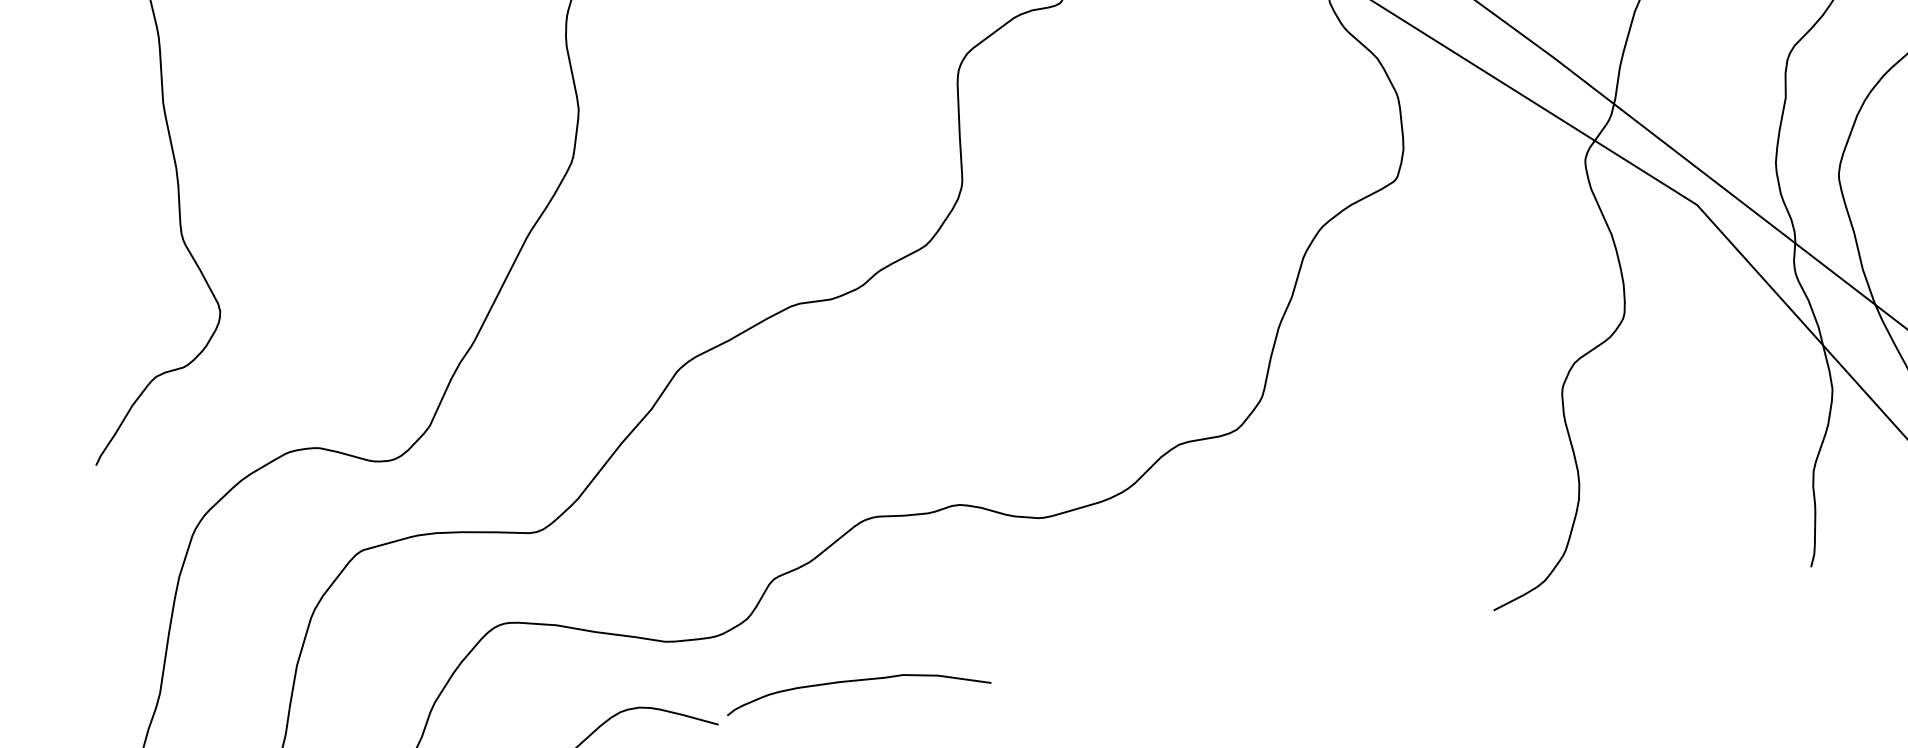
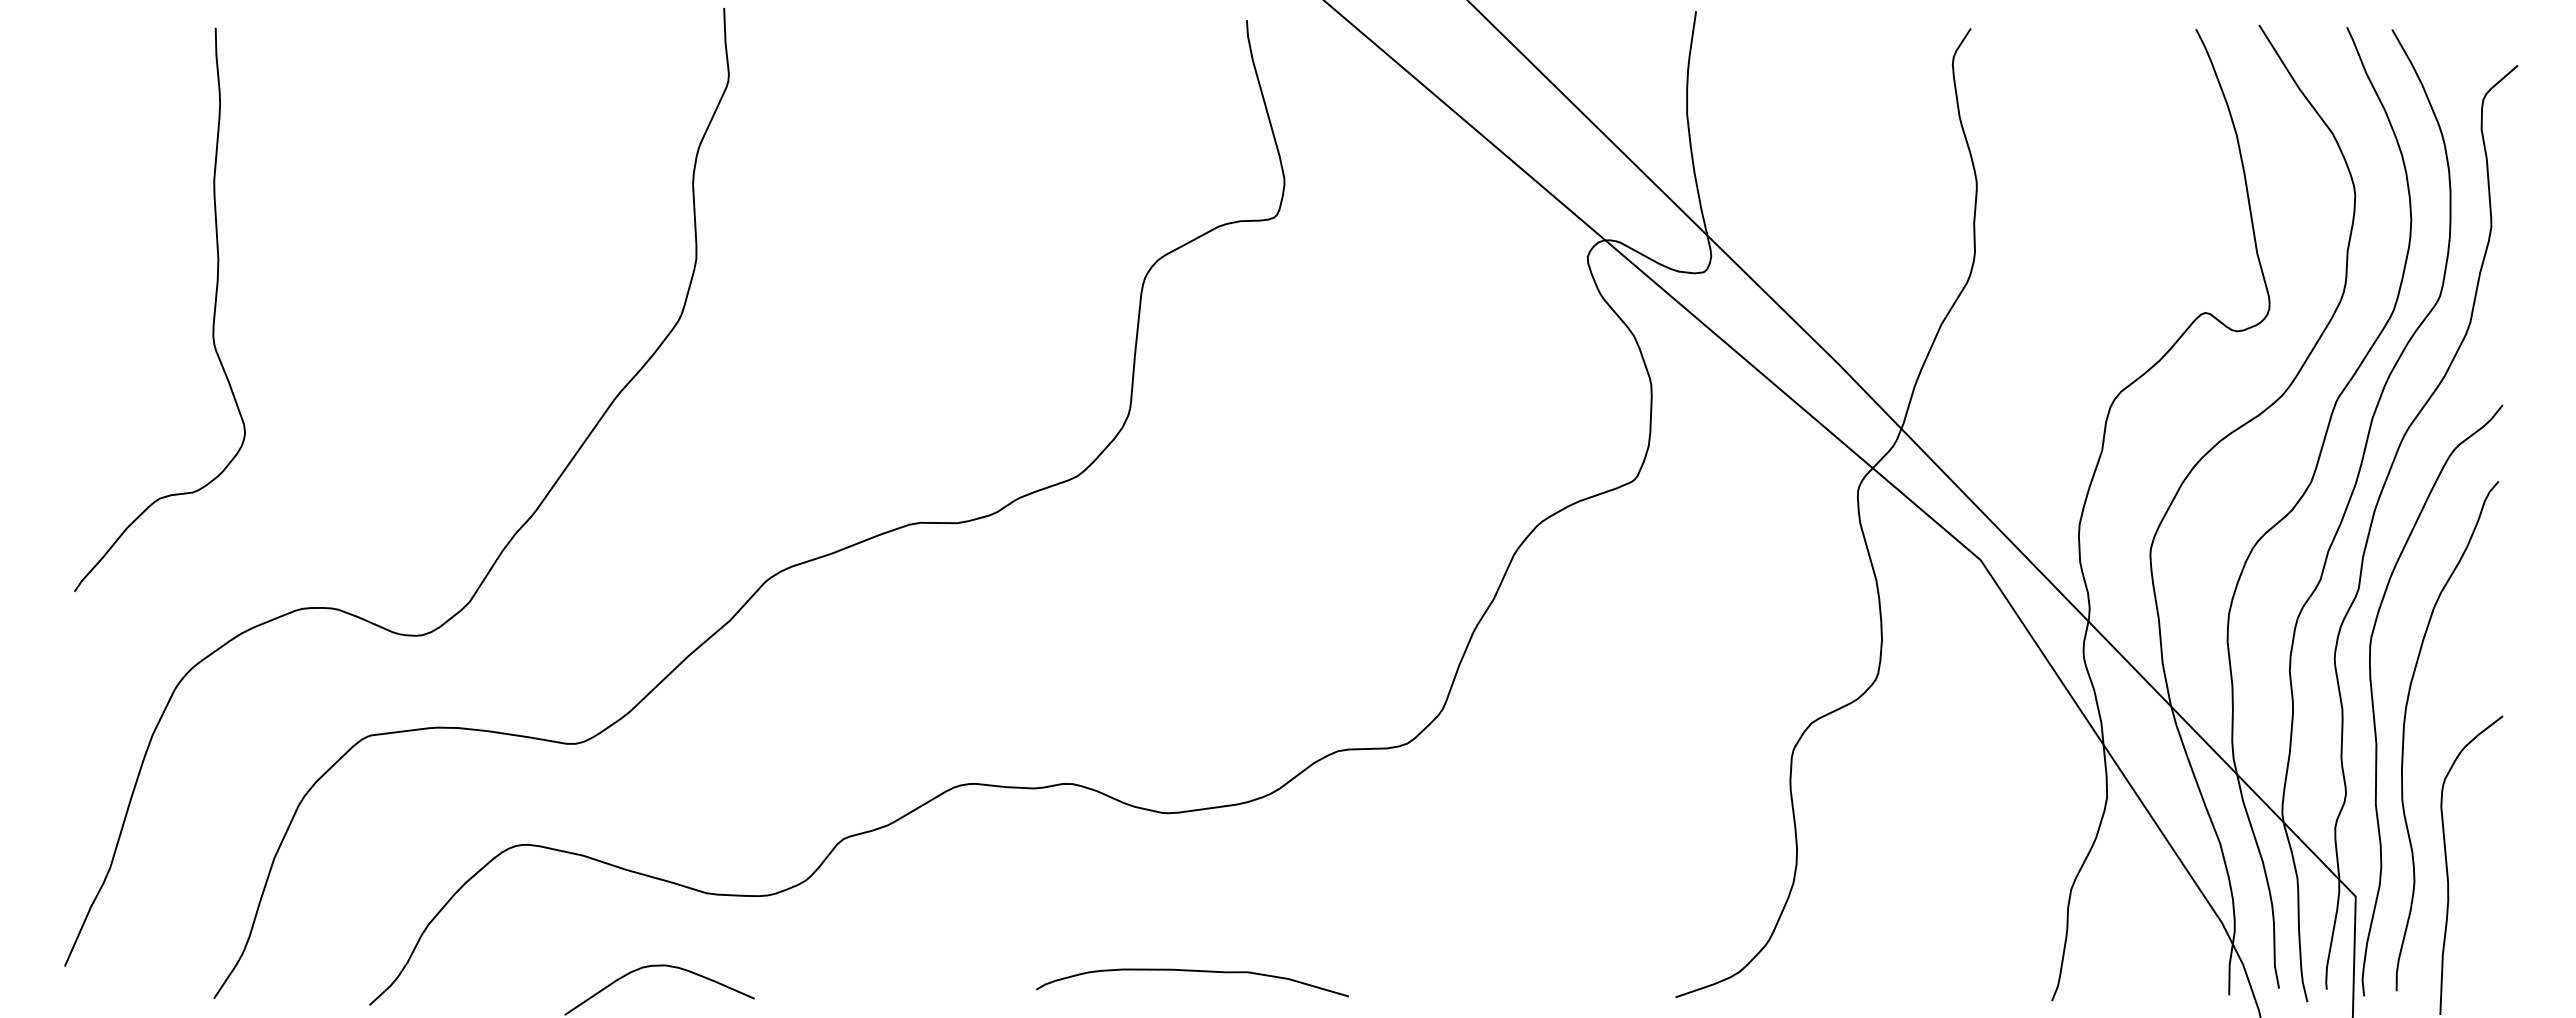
curve: (856, 681) -> (1192, 971), moved

